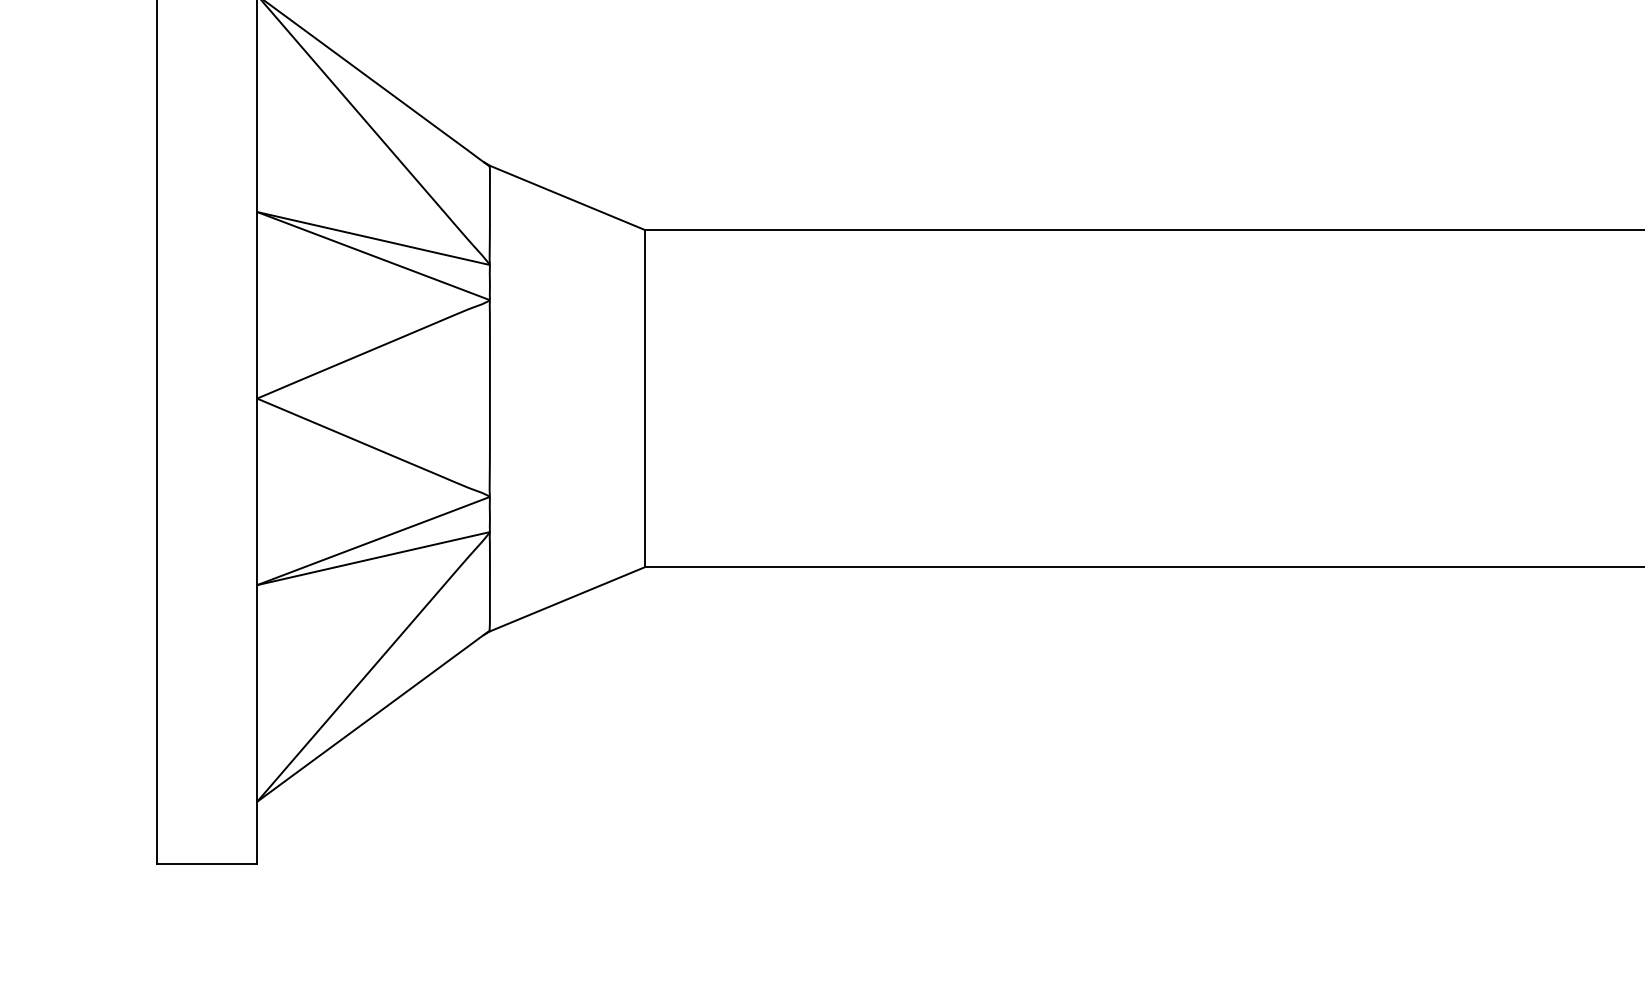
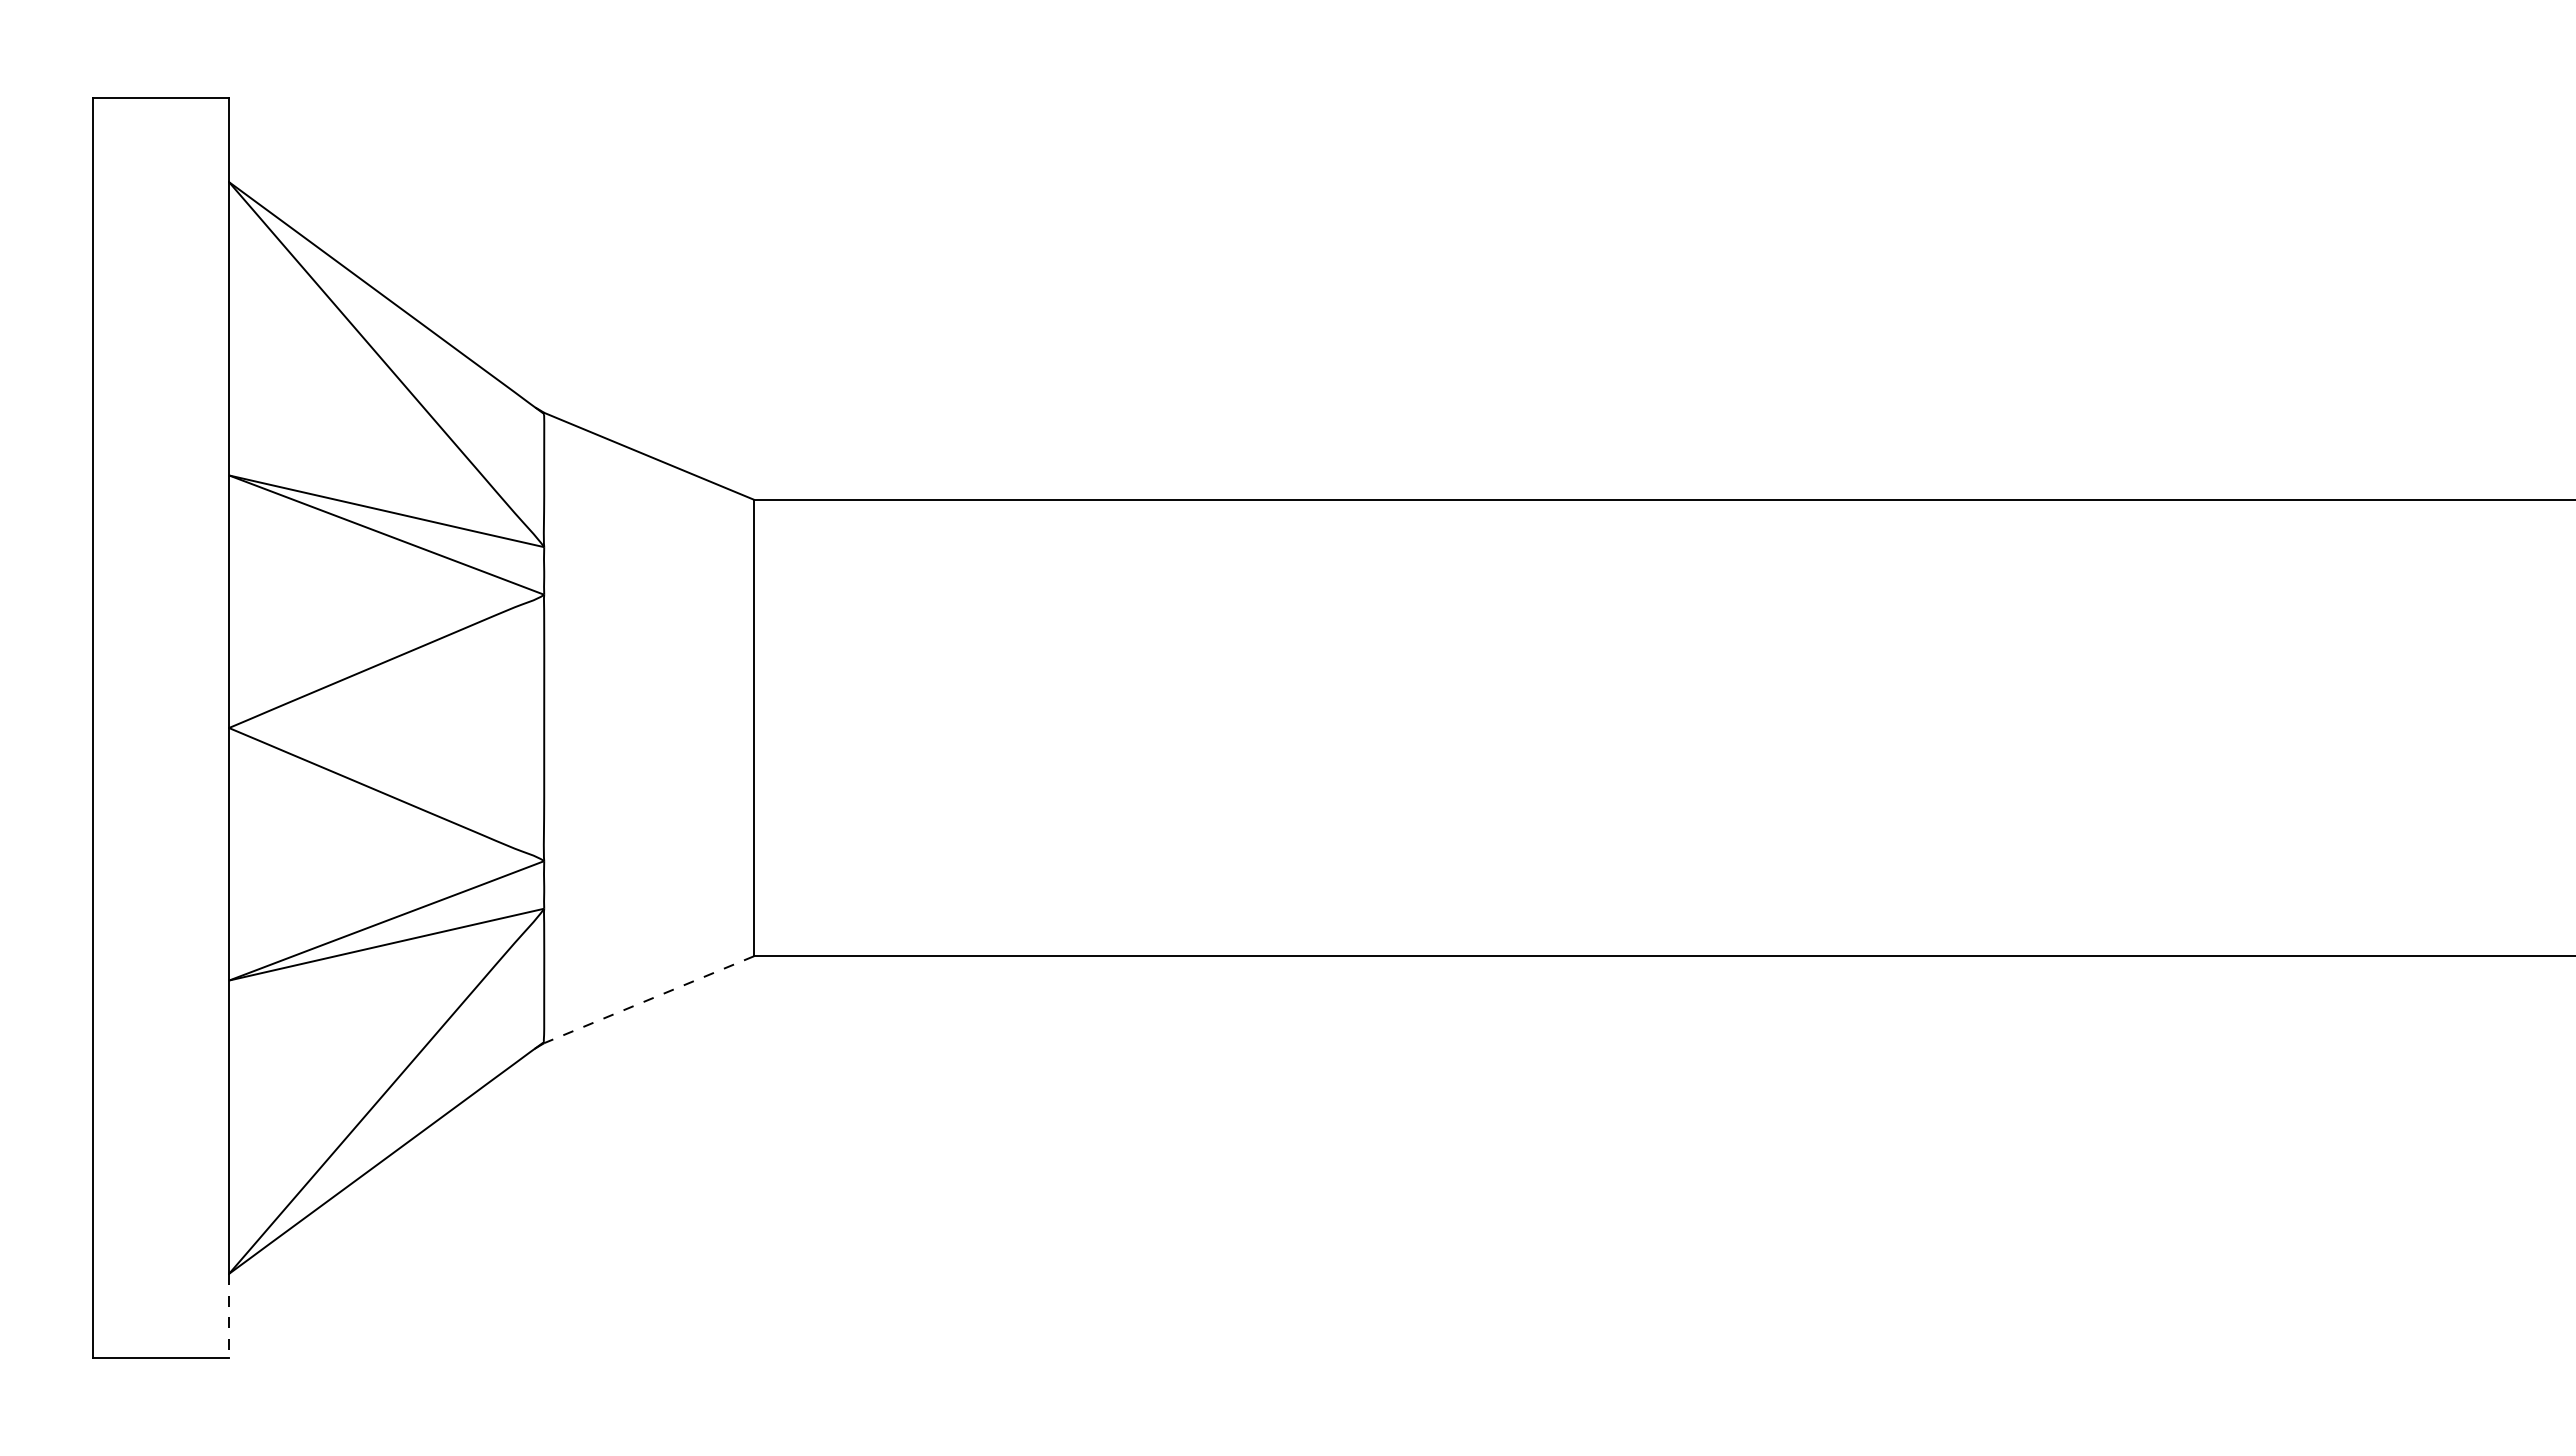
line: (567, 599) -> (649, 999), solid -> dashed
line: (257, 833) -> (229, 1316), solid -> dashed

